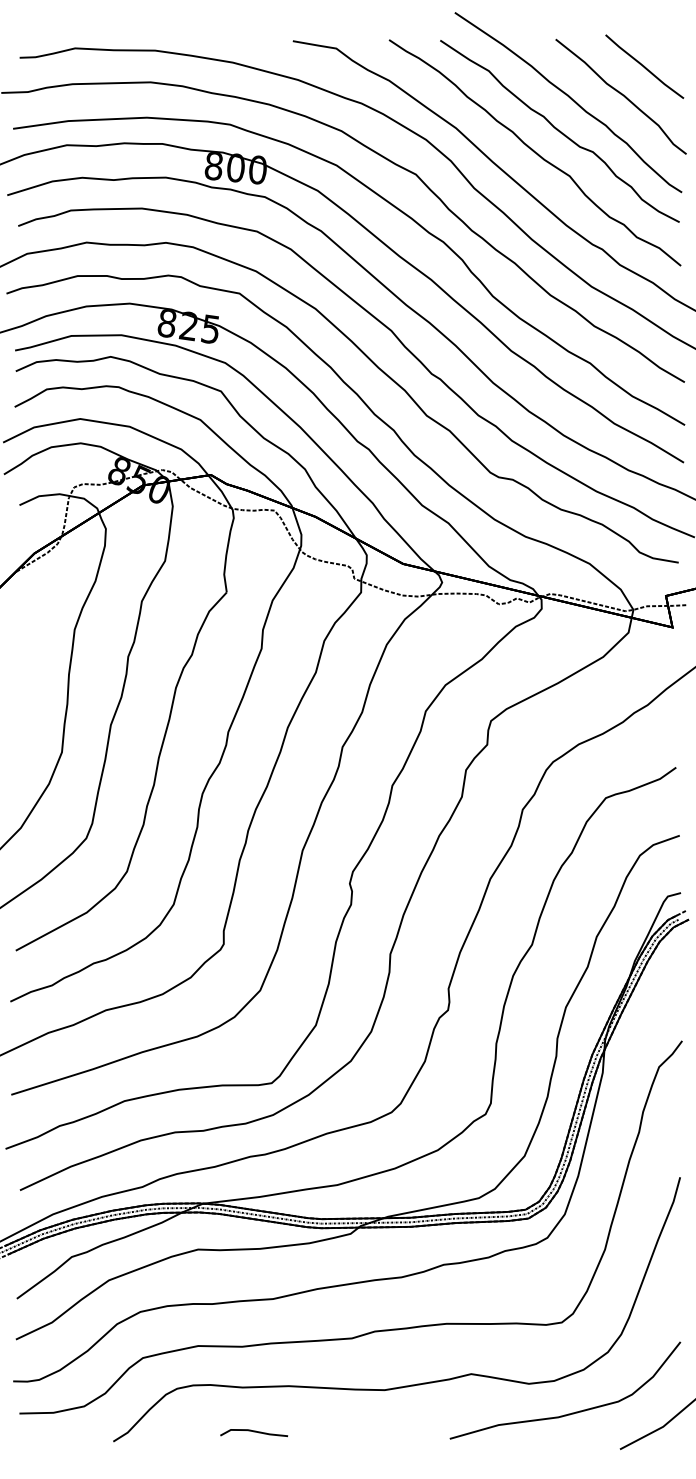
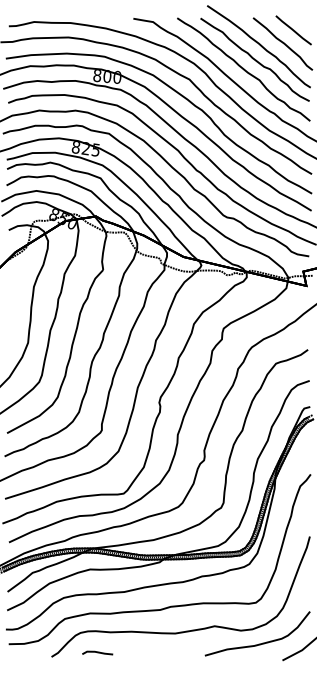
line: (253, 1431) -> (97, 652), moved

